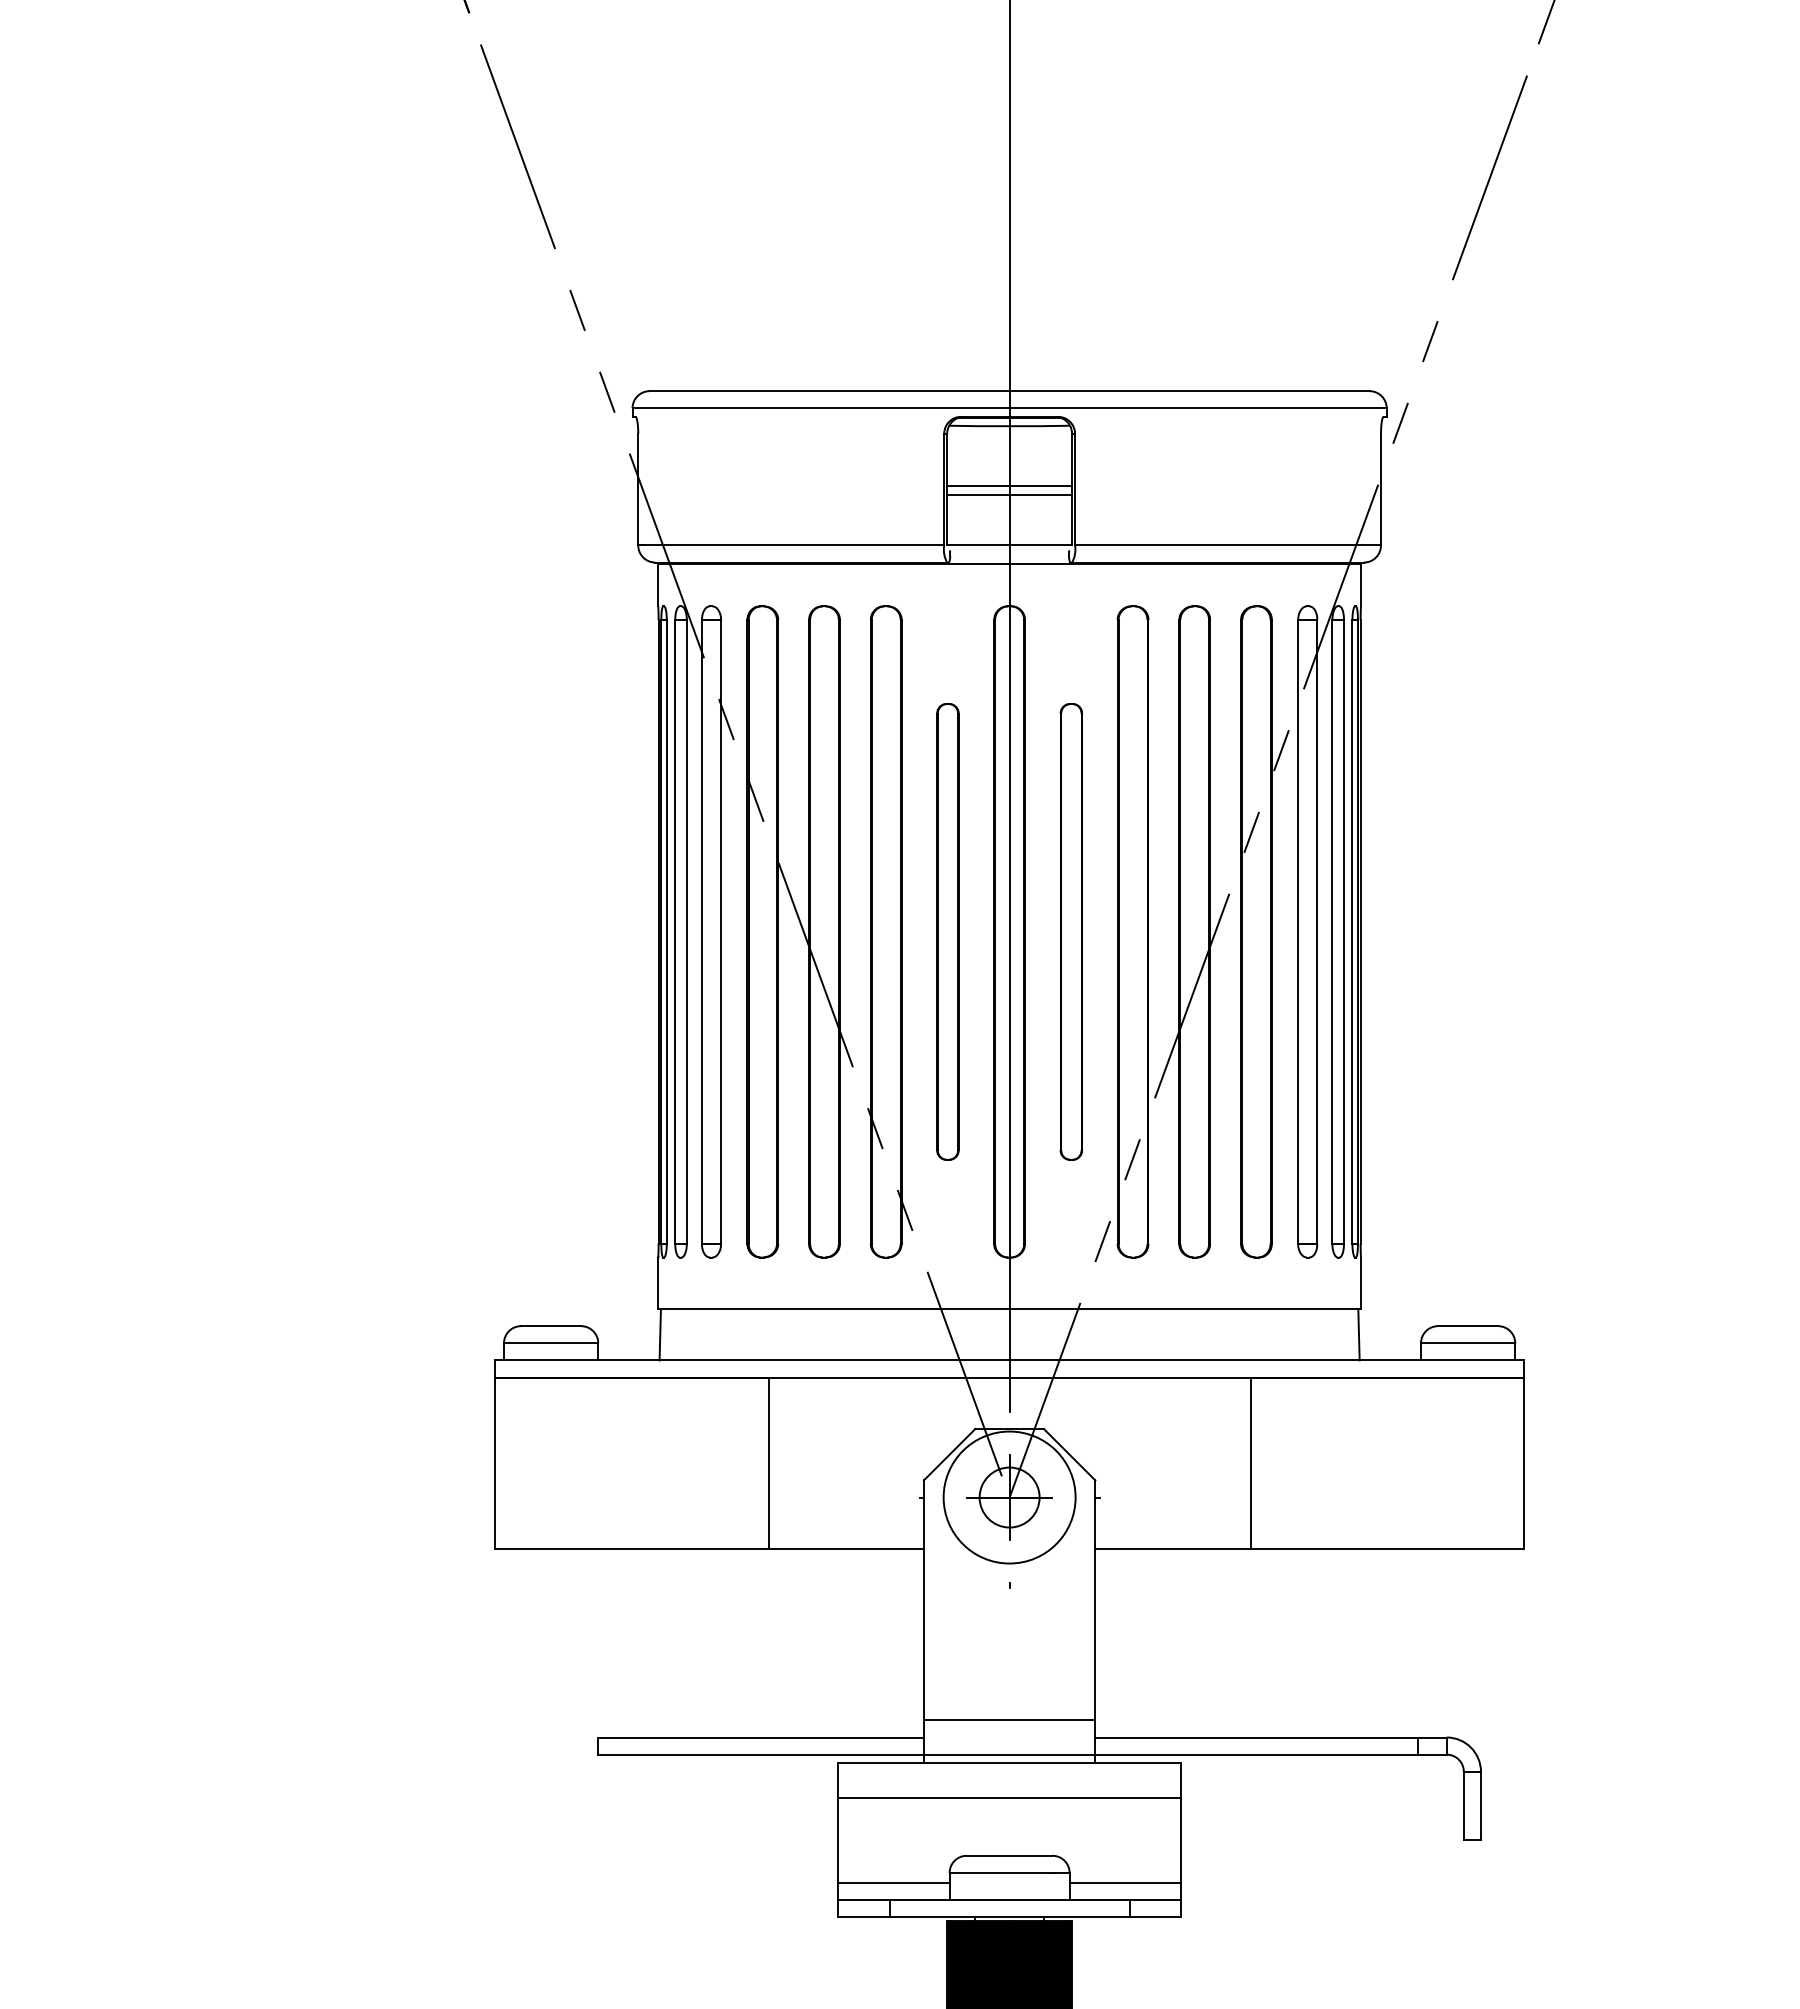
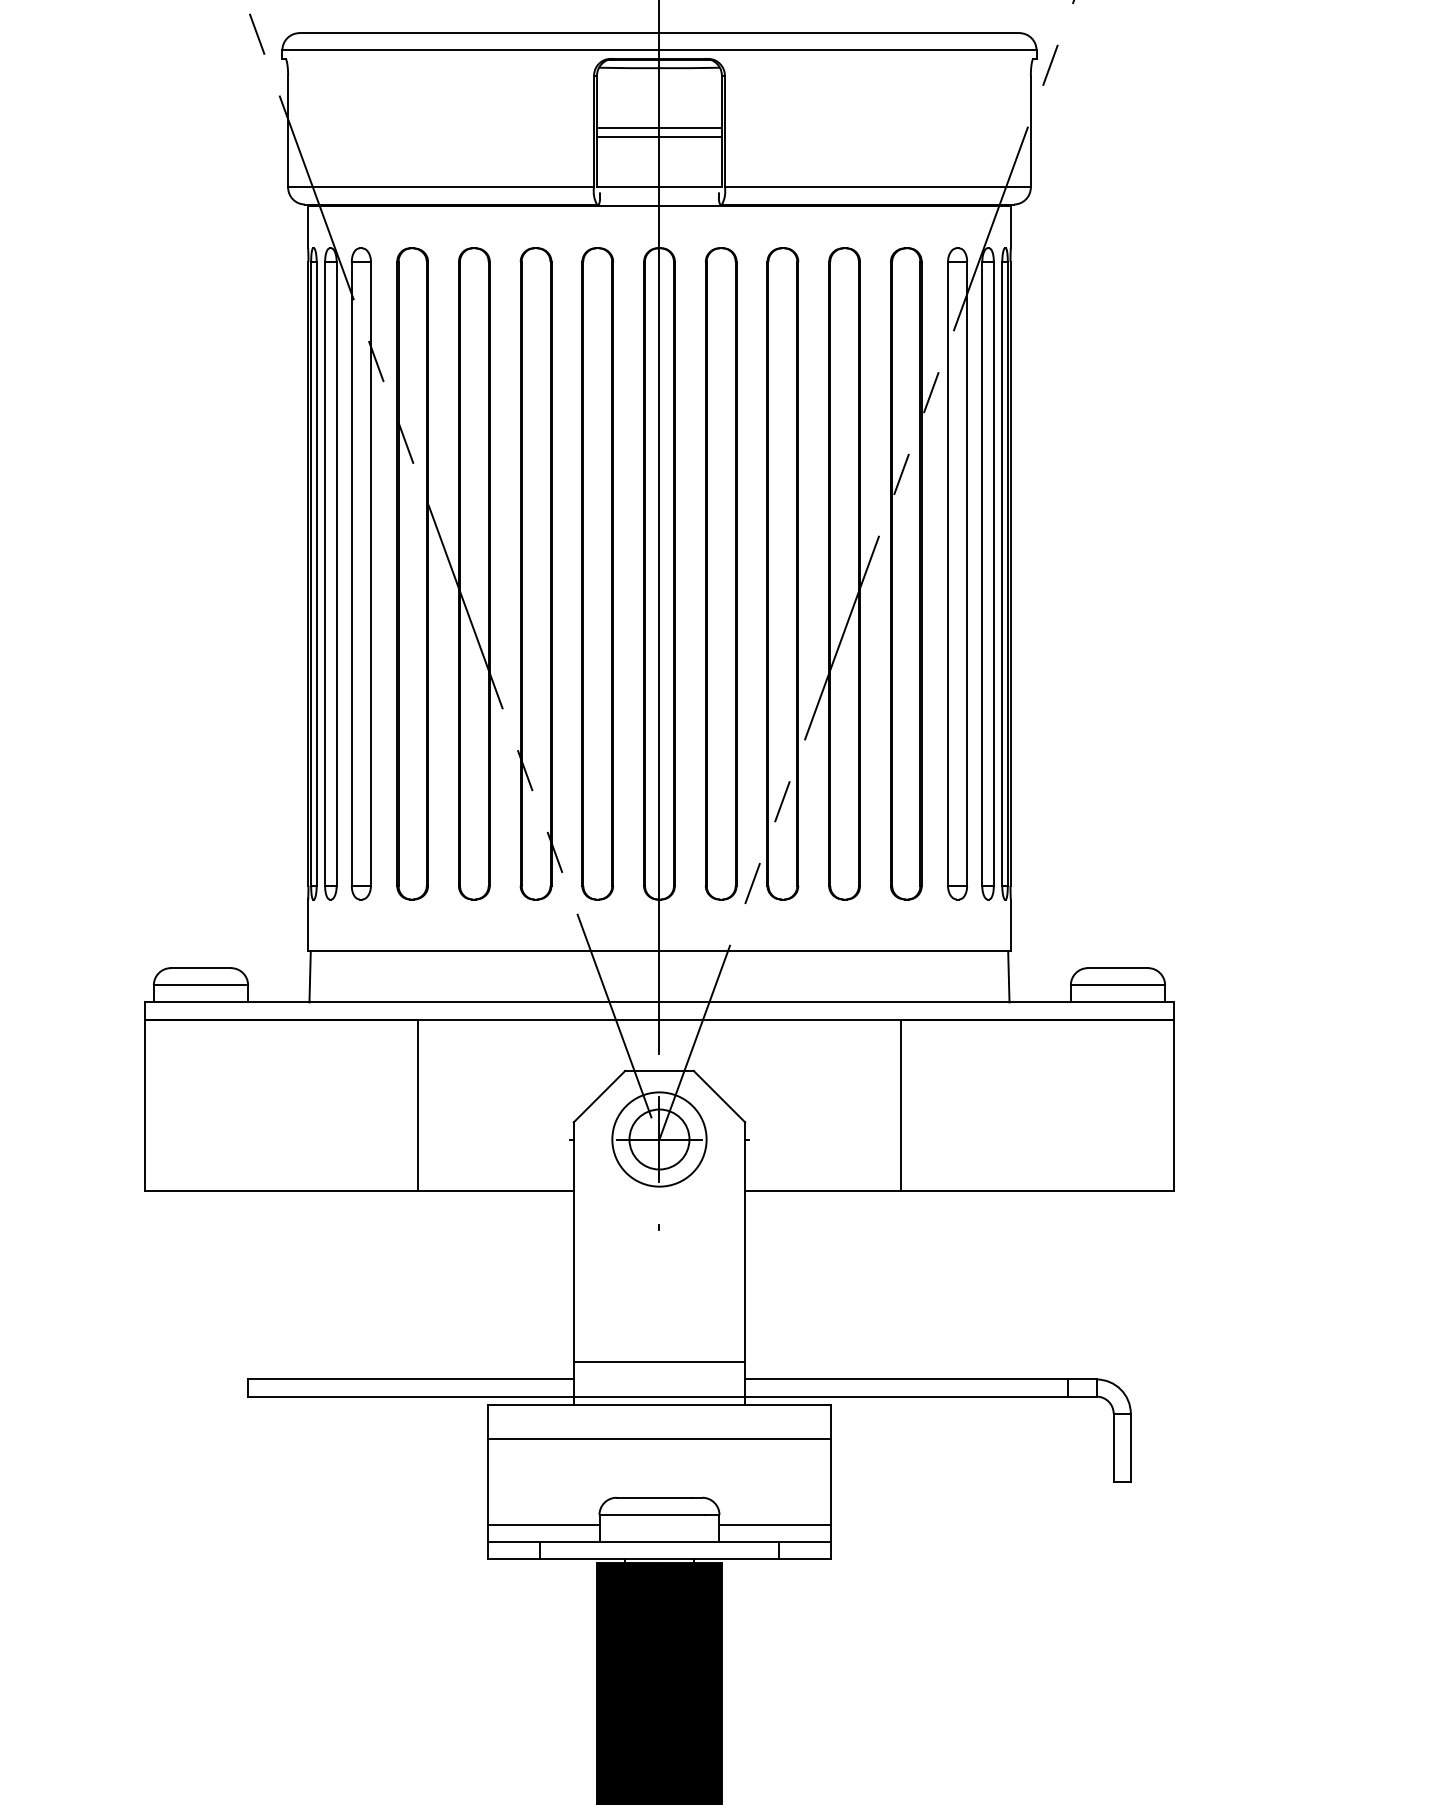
part: (947, 931) -> (597, 573), size x1.43
part: (1071, 931) -> (721, 573), size x1.43
circle: (1009, 1497) -> (659, 1139), size x0.71

